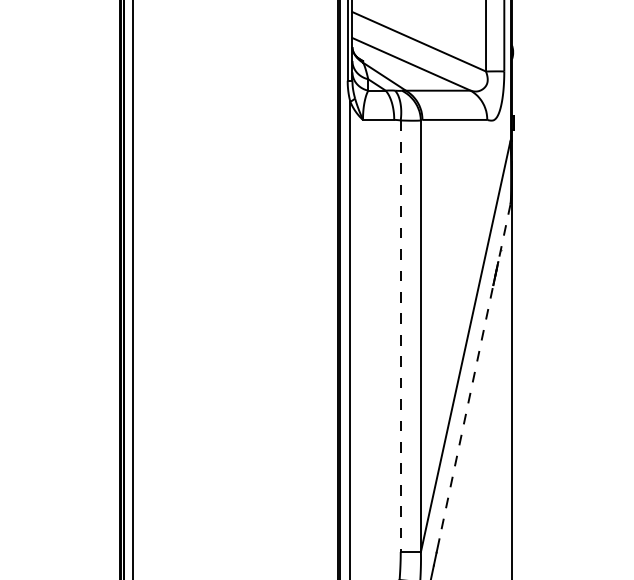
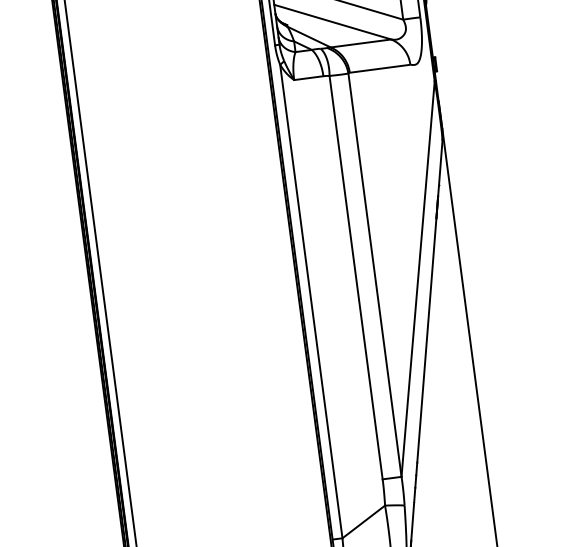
line: (400, 336) -> (355, 277), dashed -> solid
line: (474, 372) -> (429, 302), dashed -> solid

